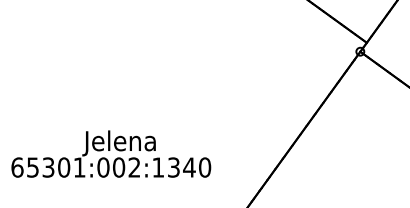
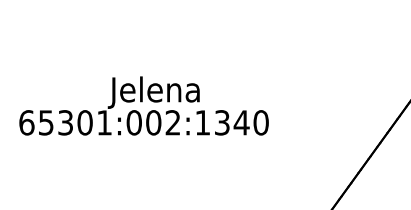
text: (111, 153) -> (144, 105), moved

